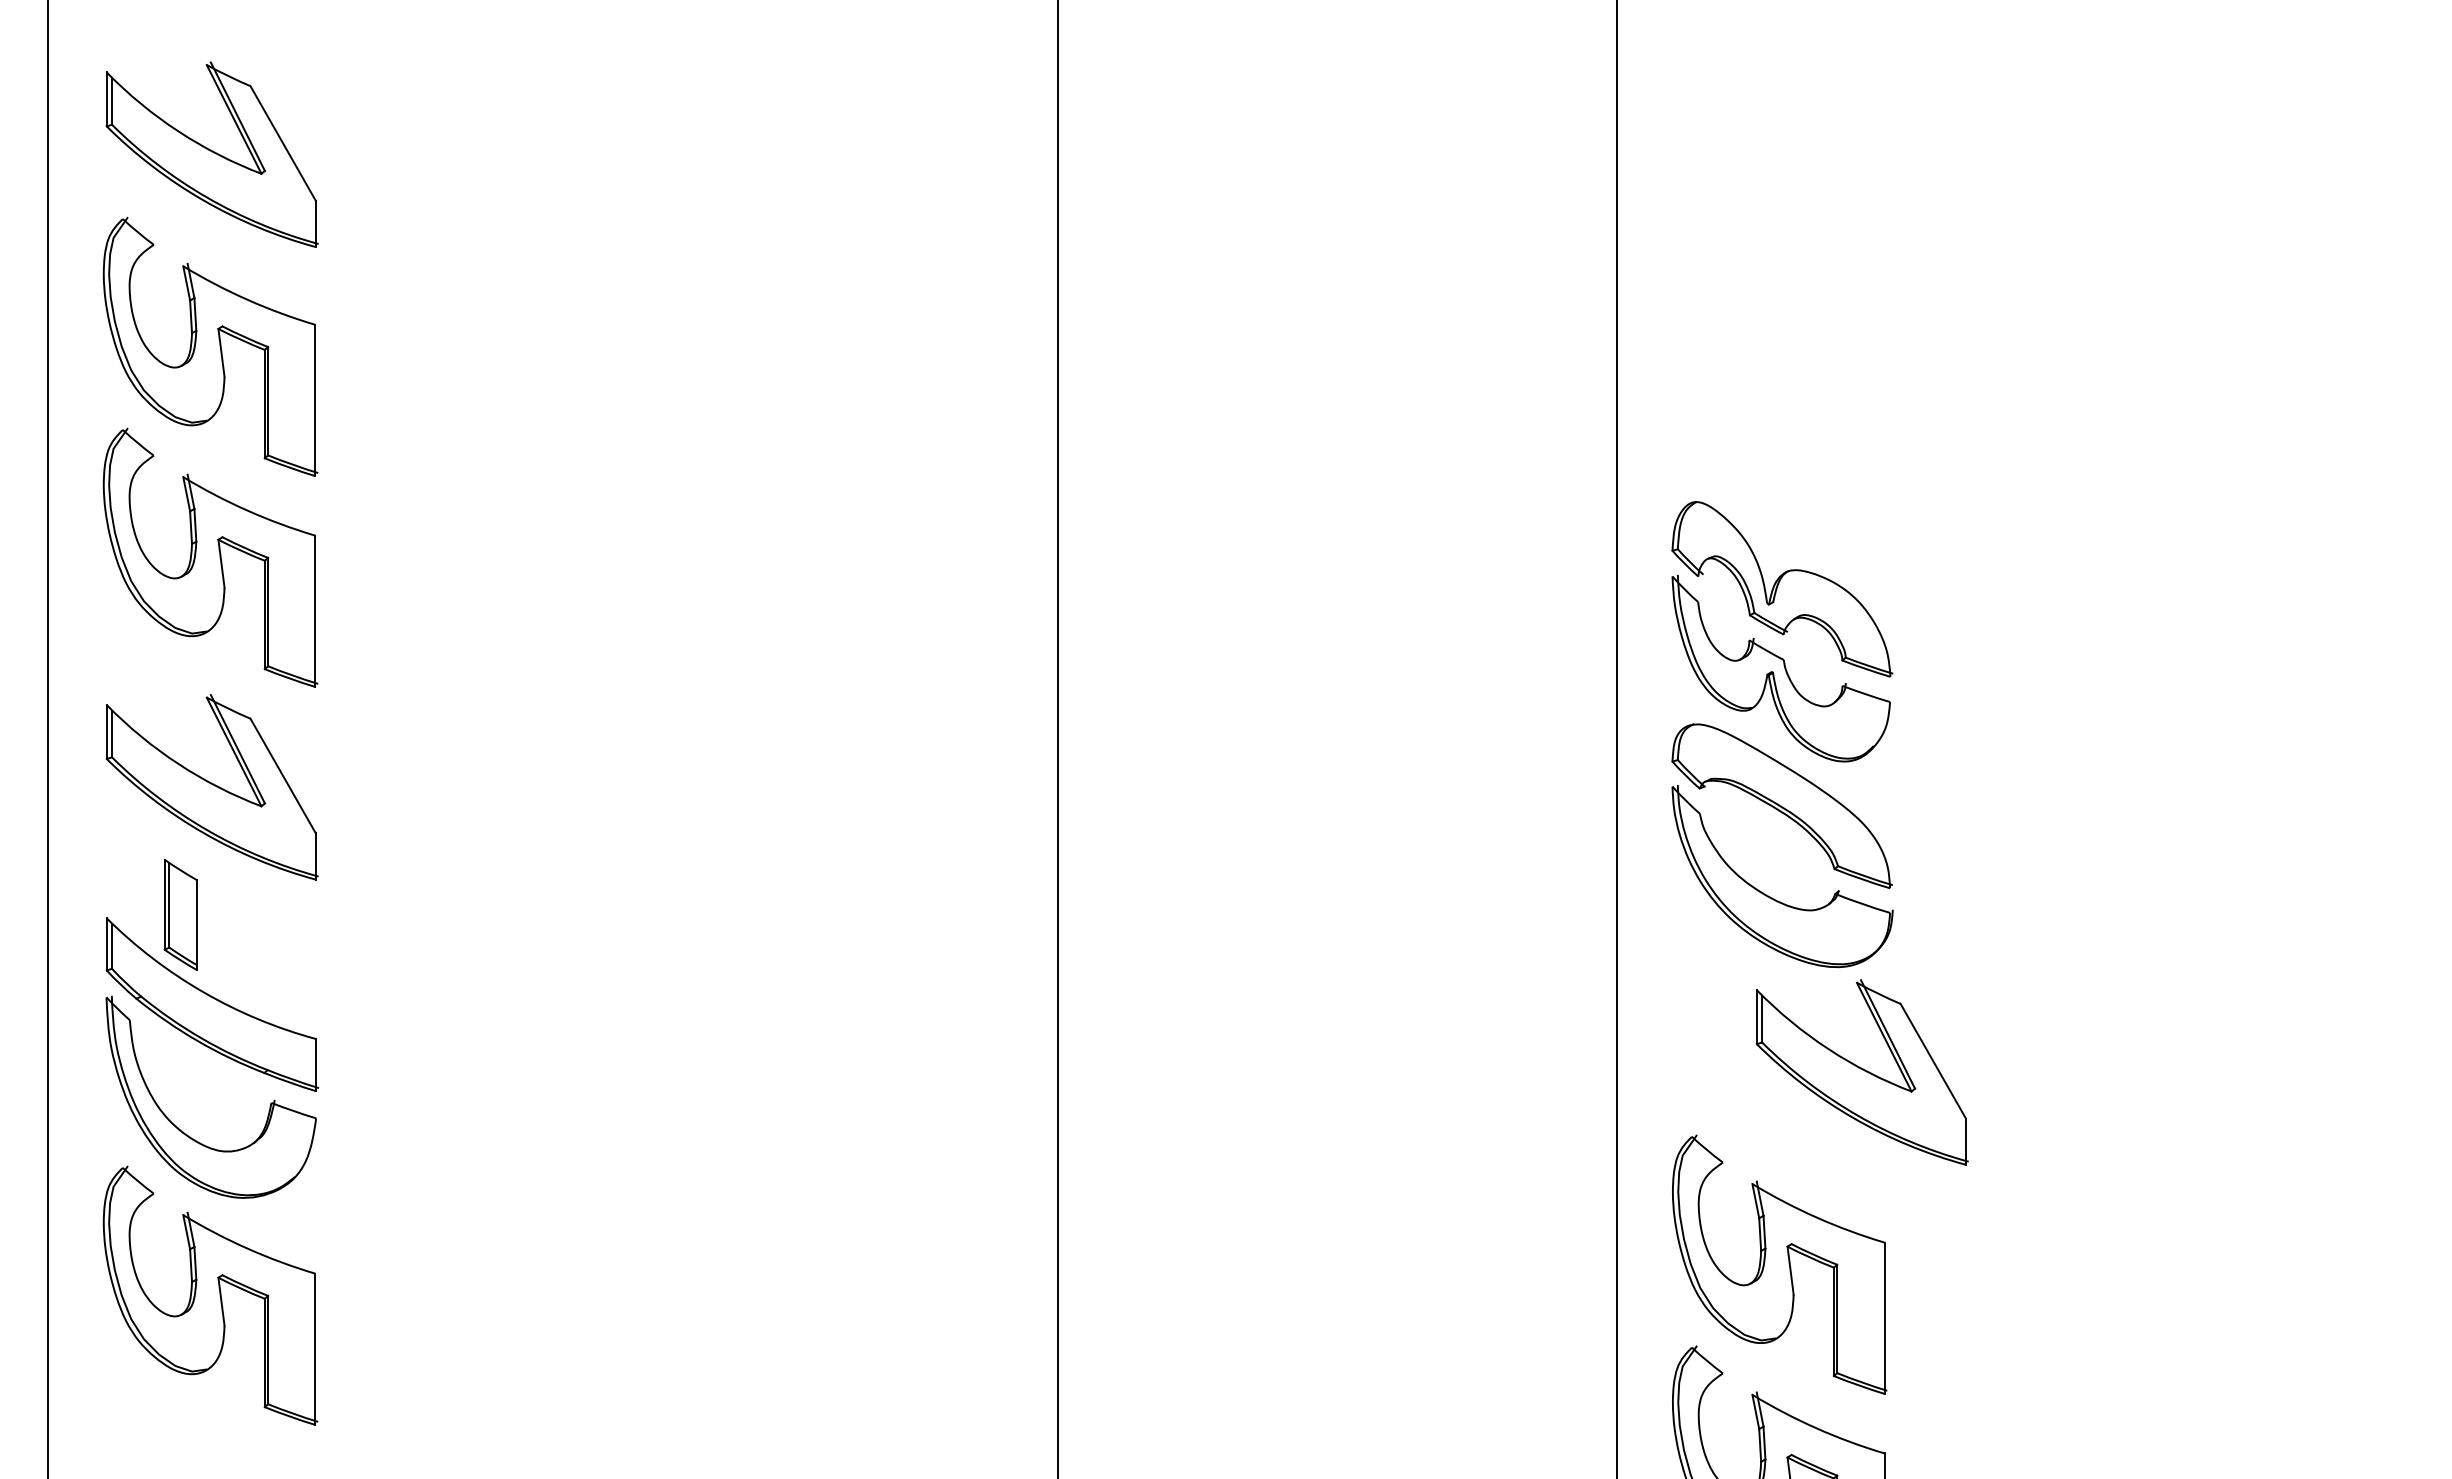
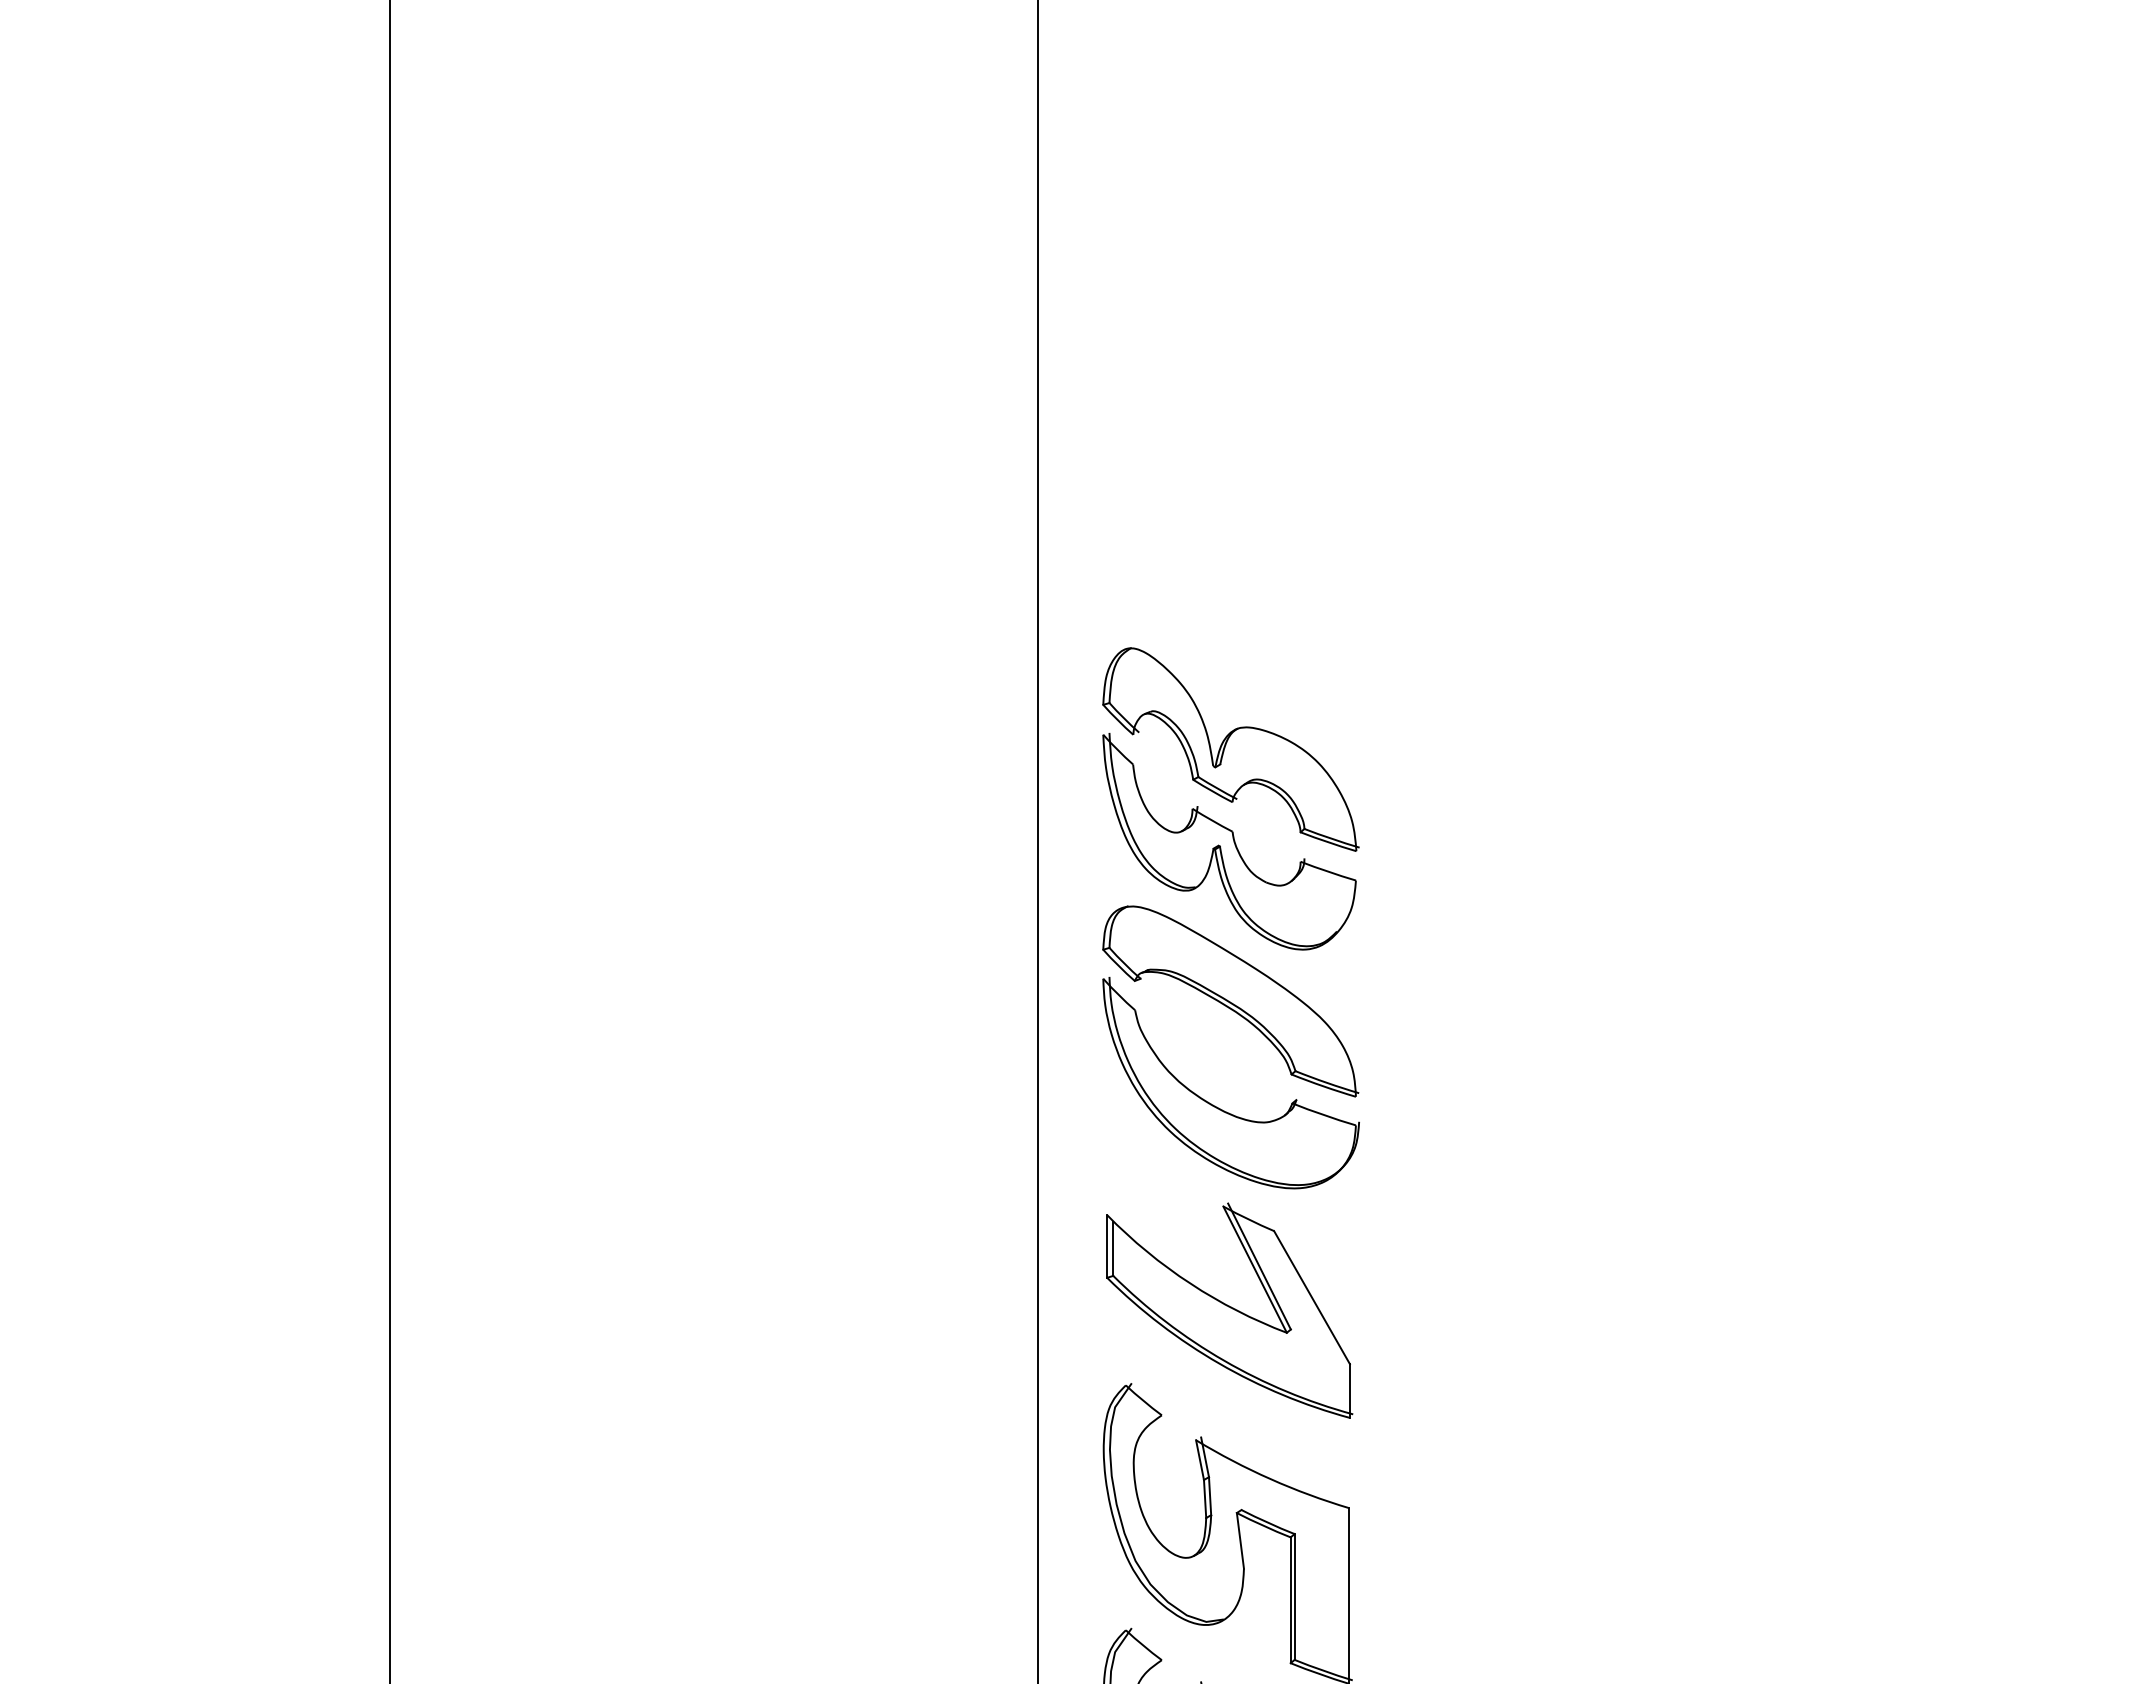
part: (1861, 1072) -> (1228, 1310), moved

